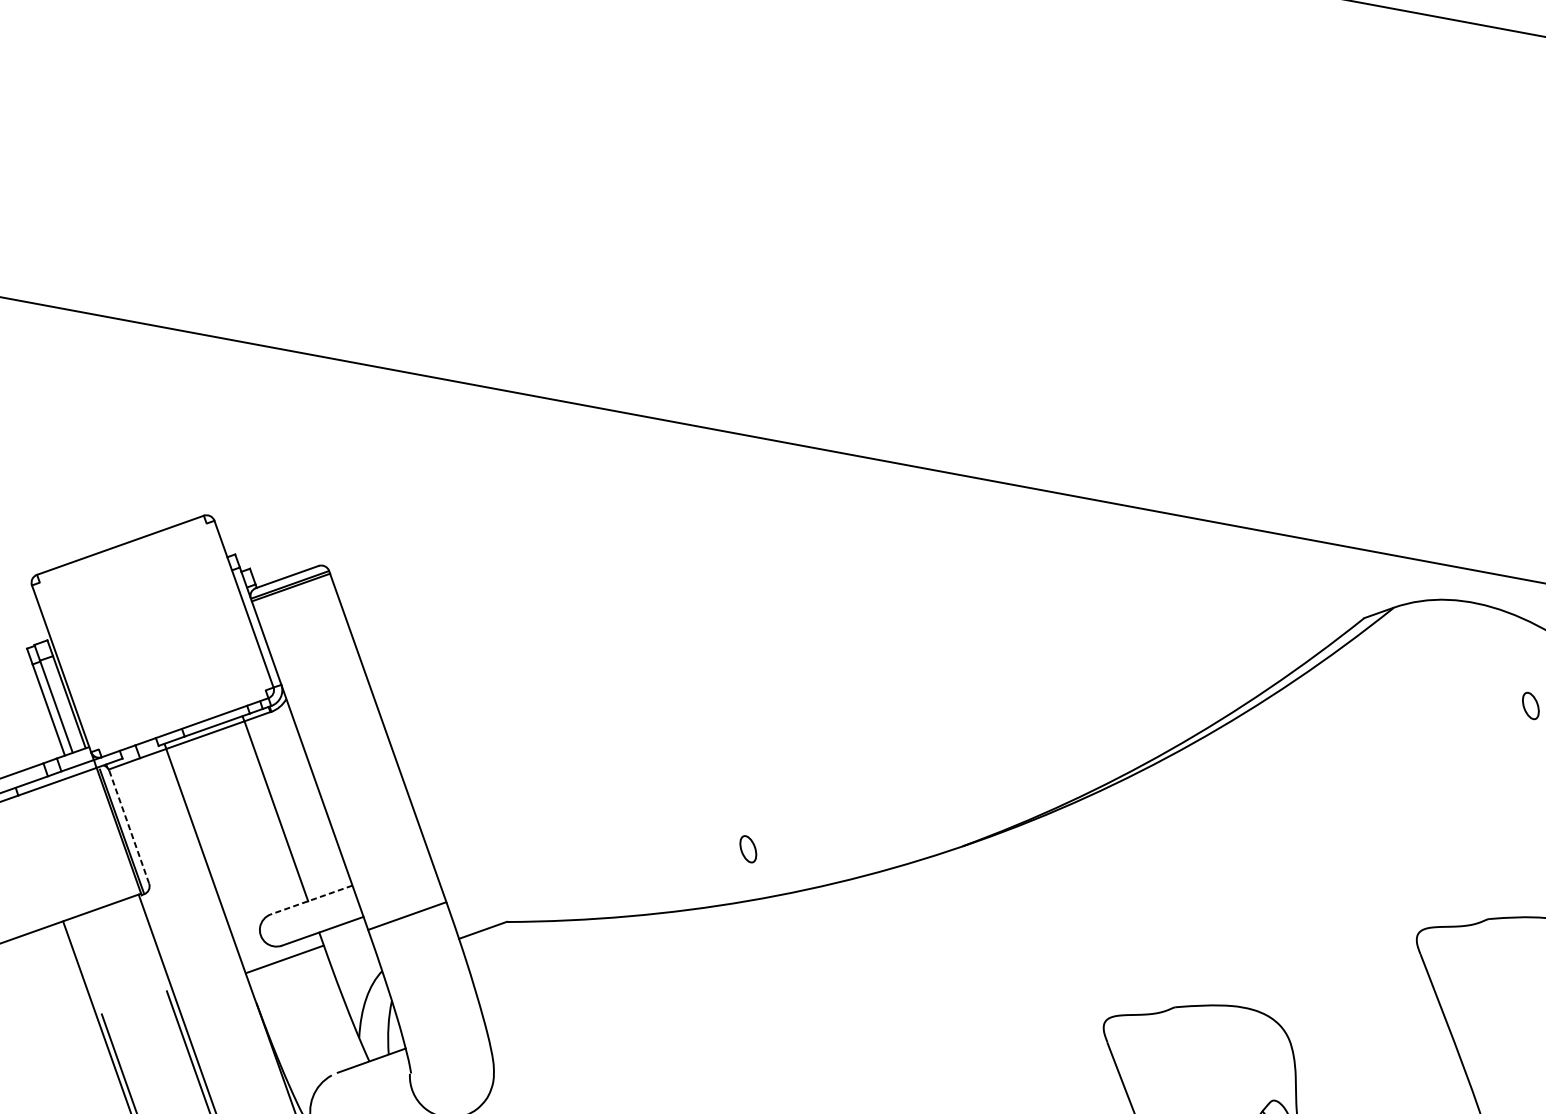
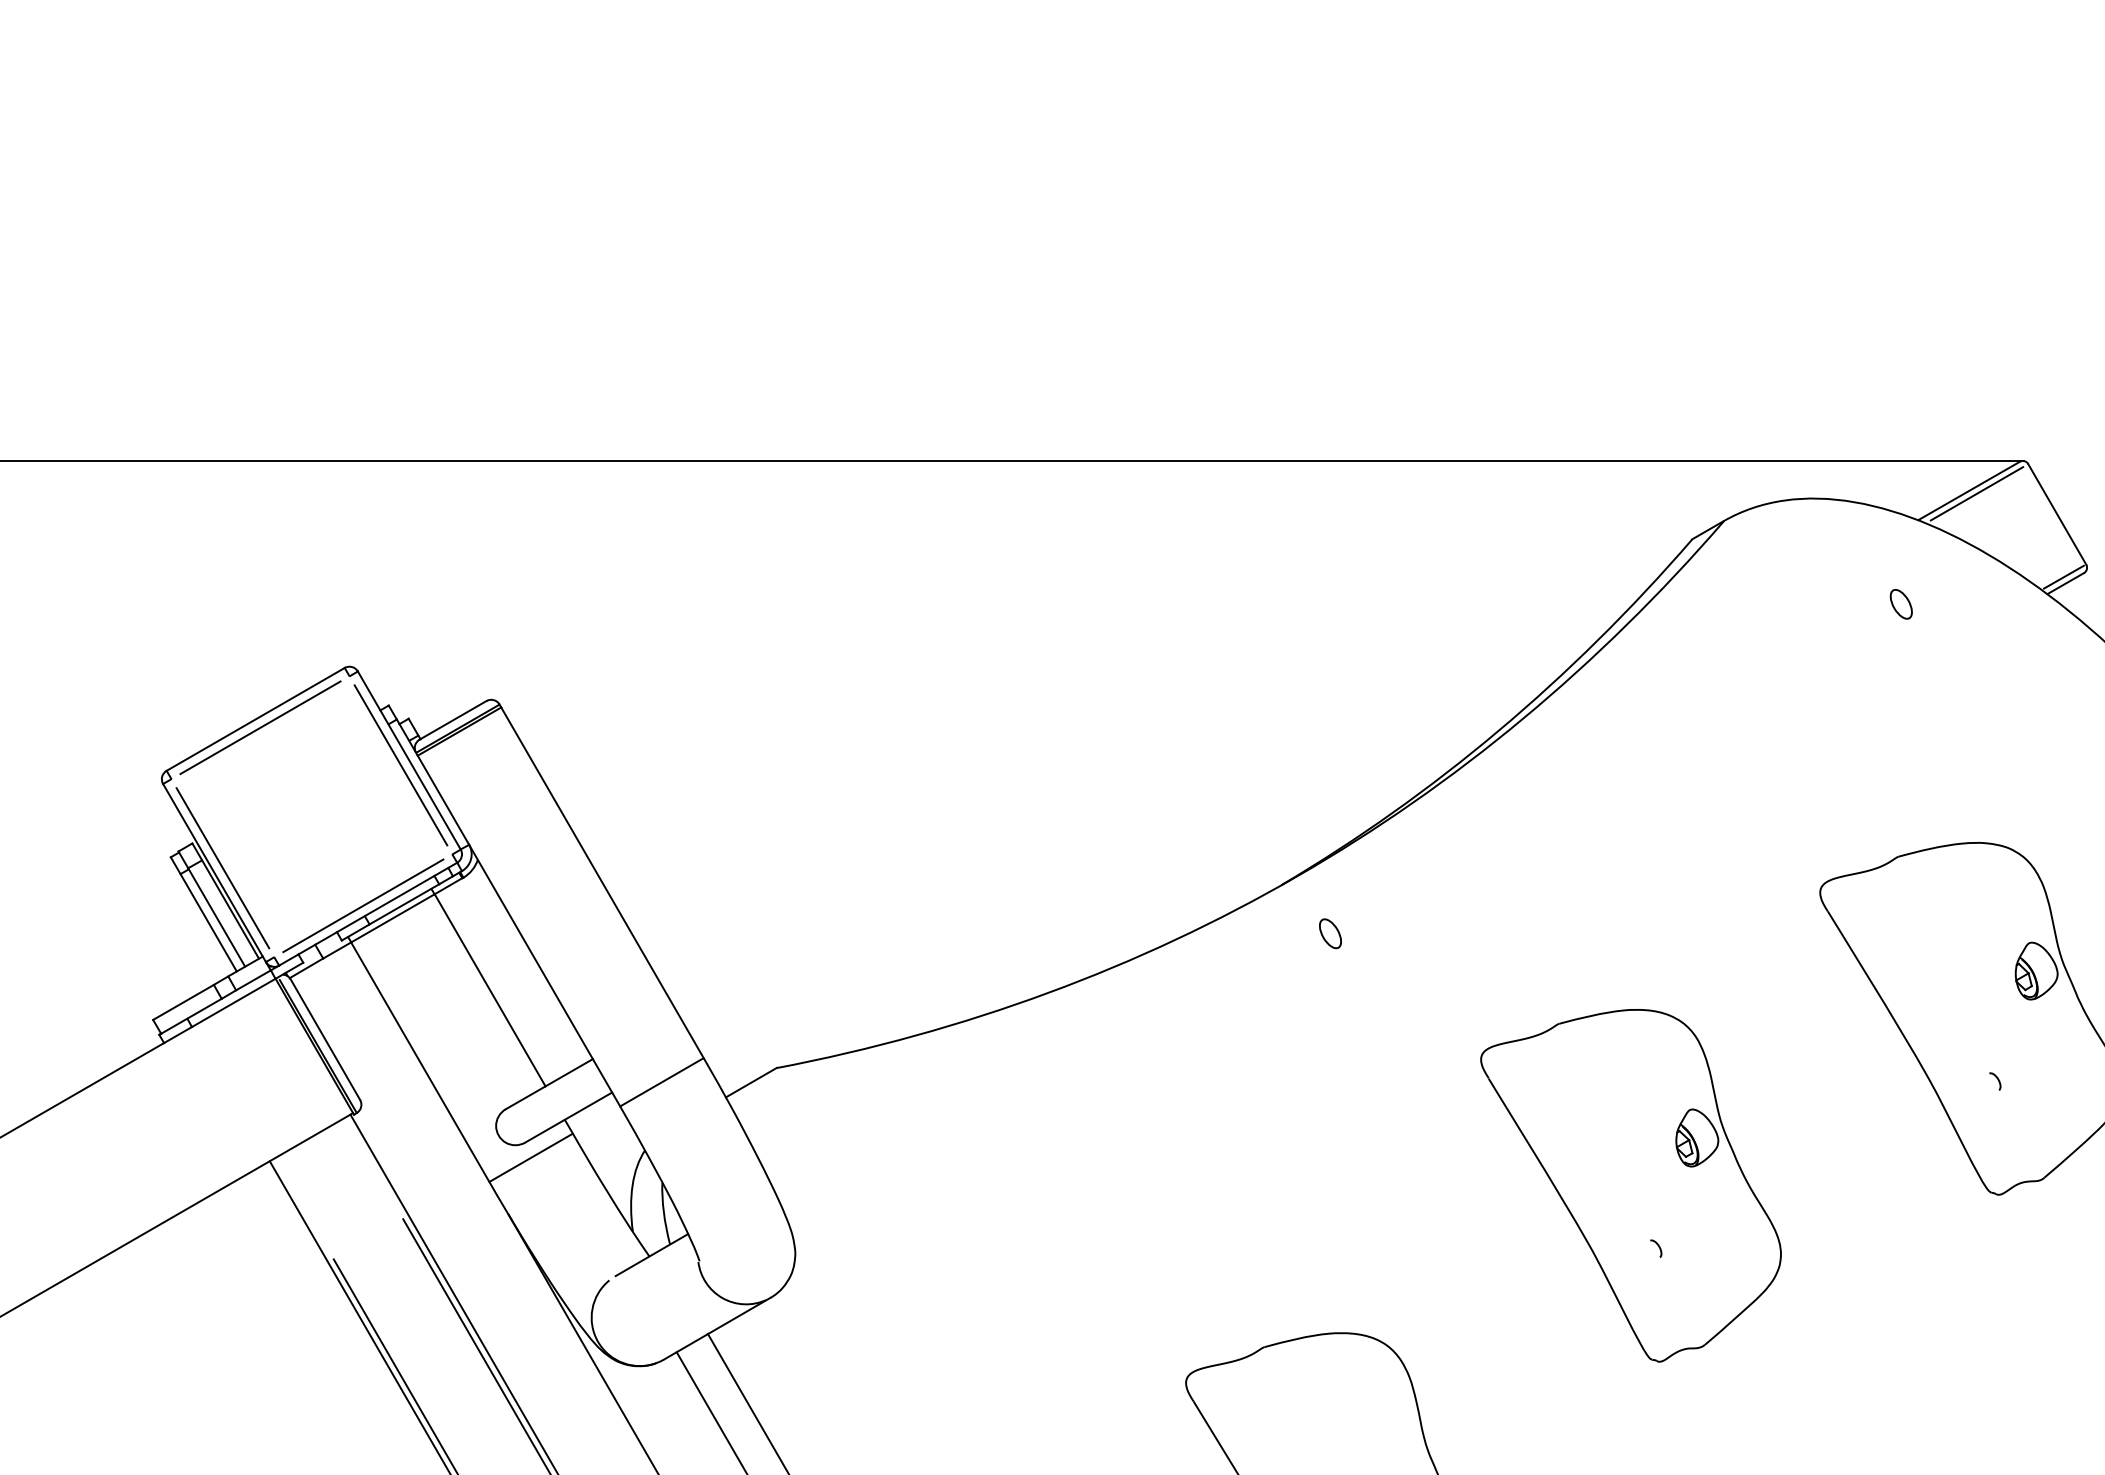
line: (123, 552) -> (260, 727), added
line: (235, 607) -> (400, 765), added
line: (69, 666) -> (222, 868), added
line: (182, 719) -> (363, 905), added
line: (129, 827) -> (325, 1039), dashed -> solid
part: (748, 849) -> (1330, 933), moved
line: (310, 900) -> (548, 1084), dashed -> solid

